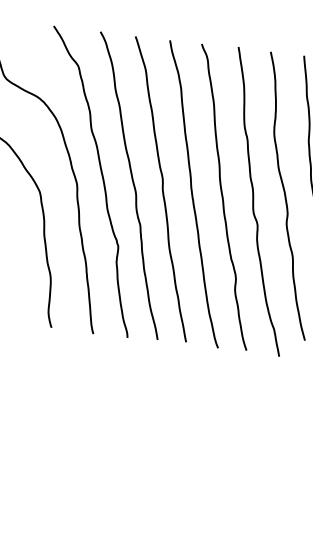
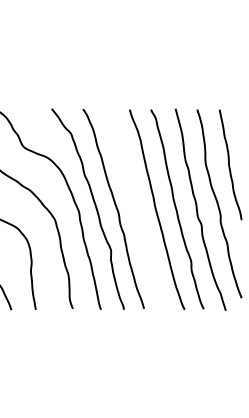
curve: (161, 188) -> (135, 208), removed

